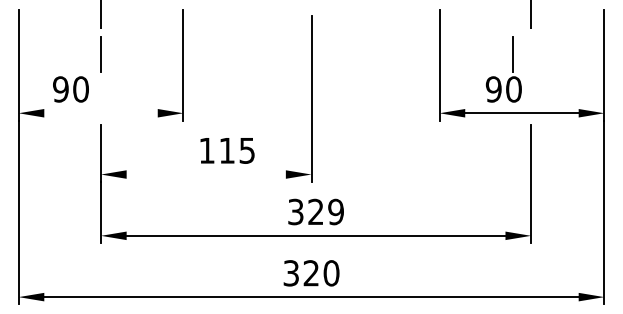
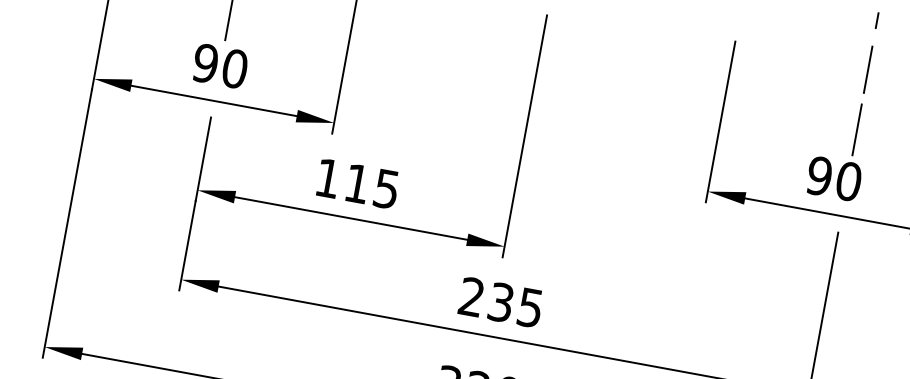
part: (512, 69) -> (852, 152), moved
text: (70, 89) -> (219, 66), moved
line: (100, 113) -> (213, 101), added
text: (227, 150) -> (357, 183), moved
line: (205, 174) -> (350, 218), added
text: (315, 211) -> (500, 301), 329 -> 235

